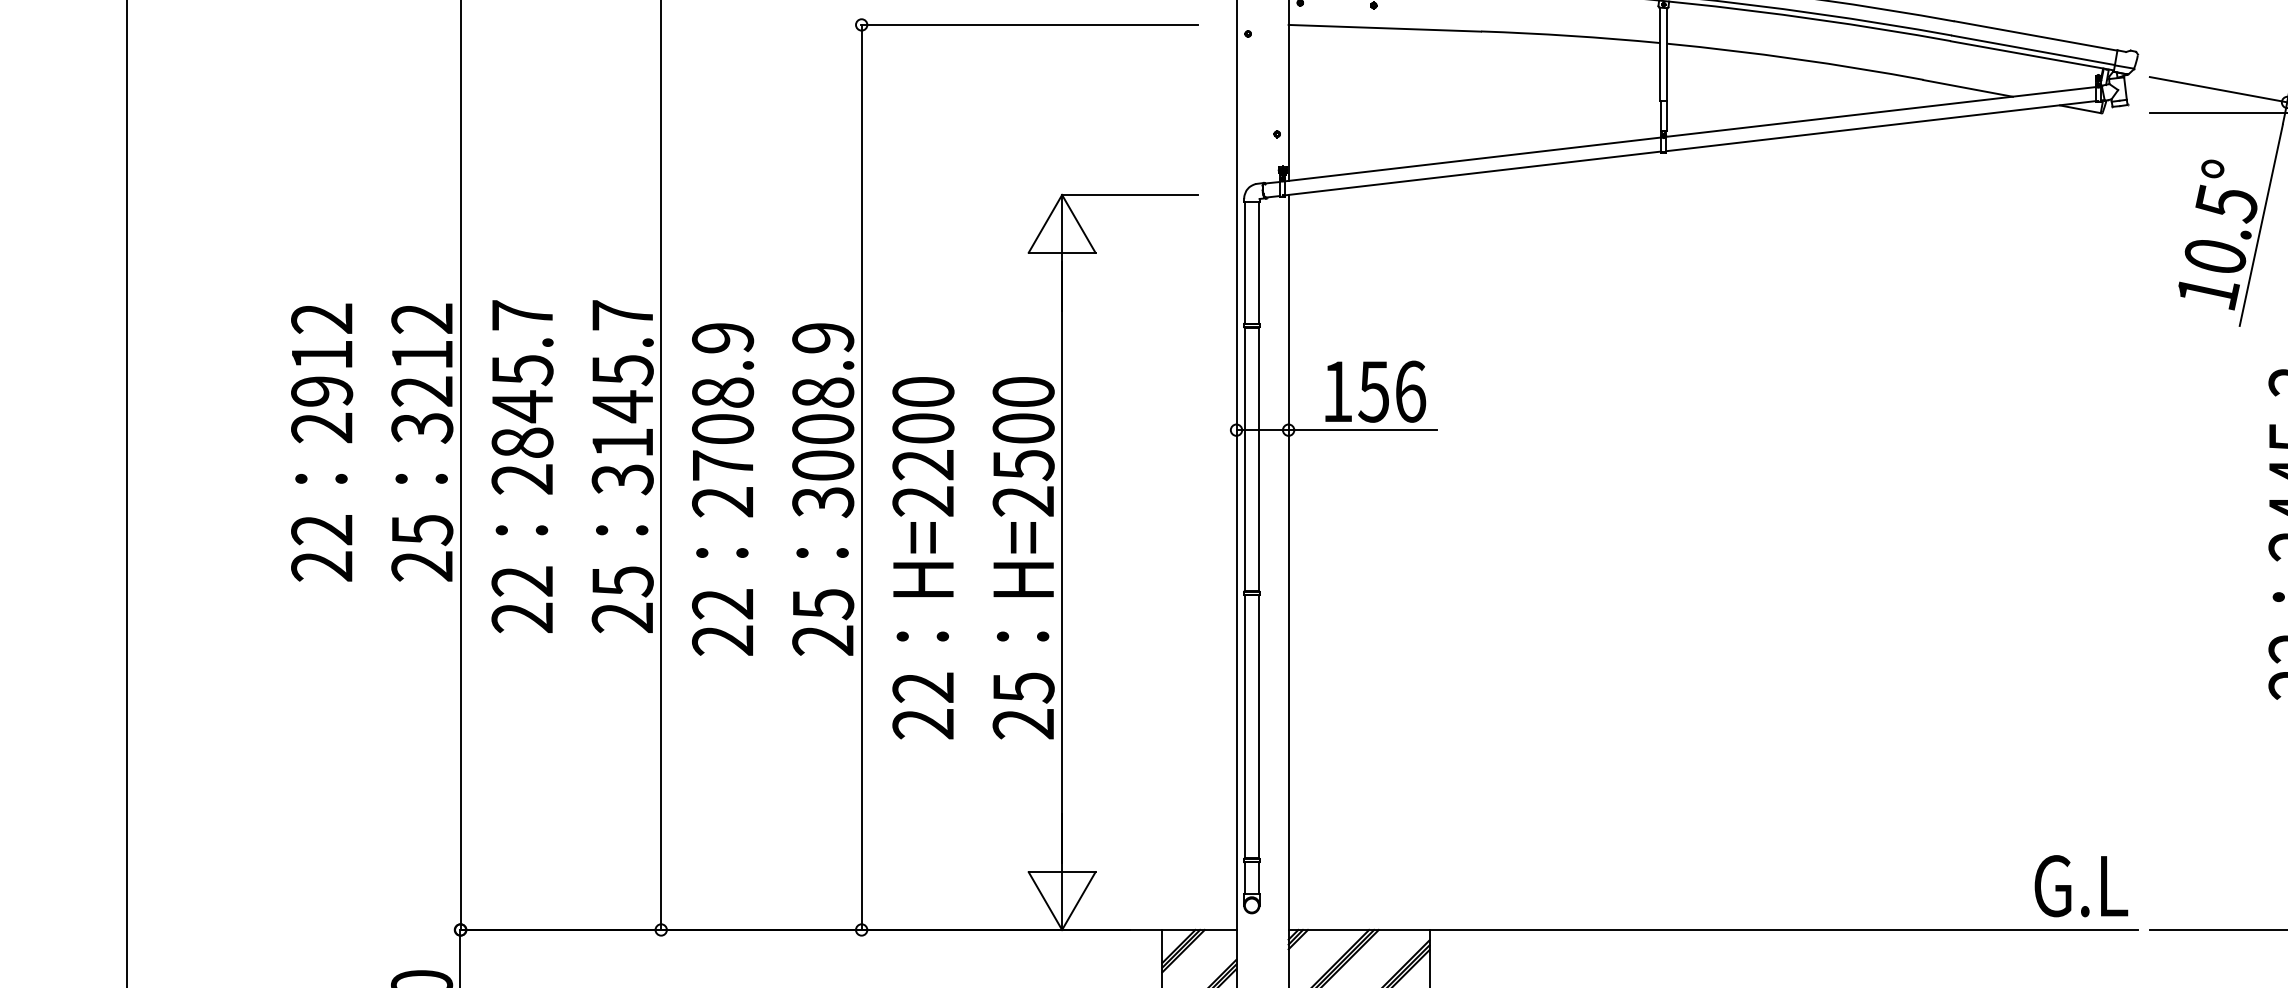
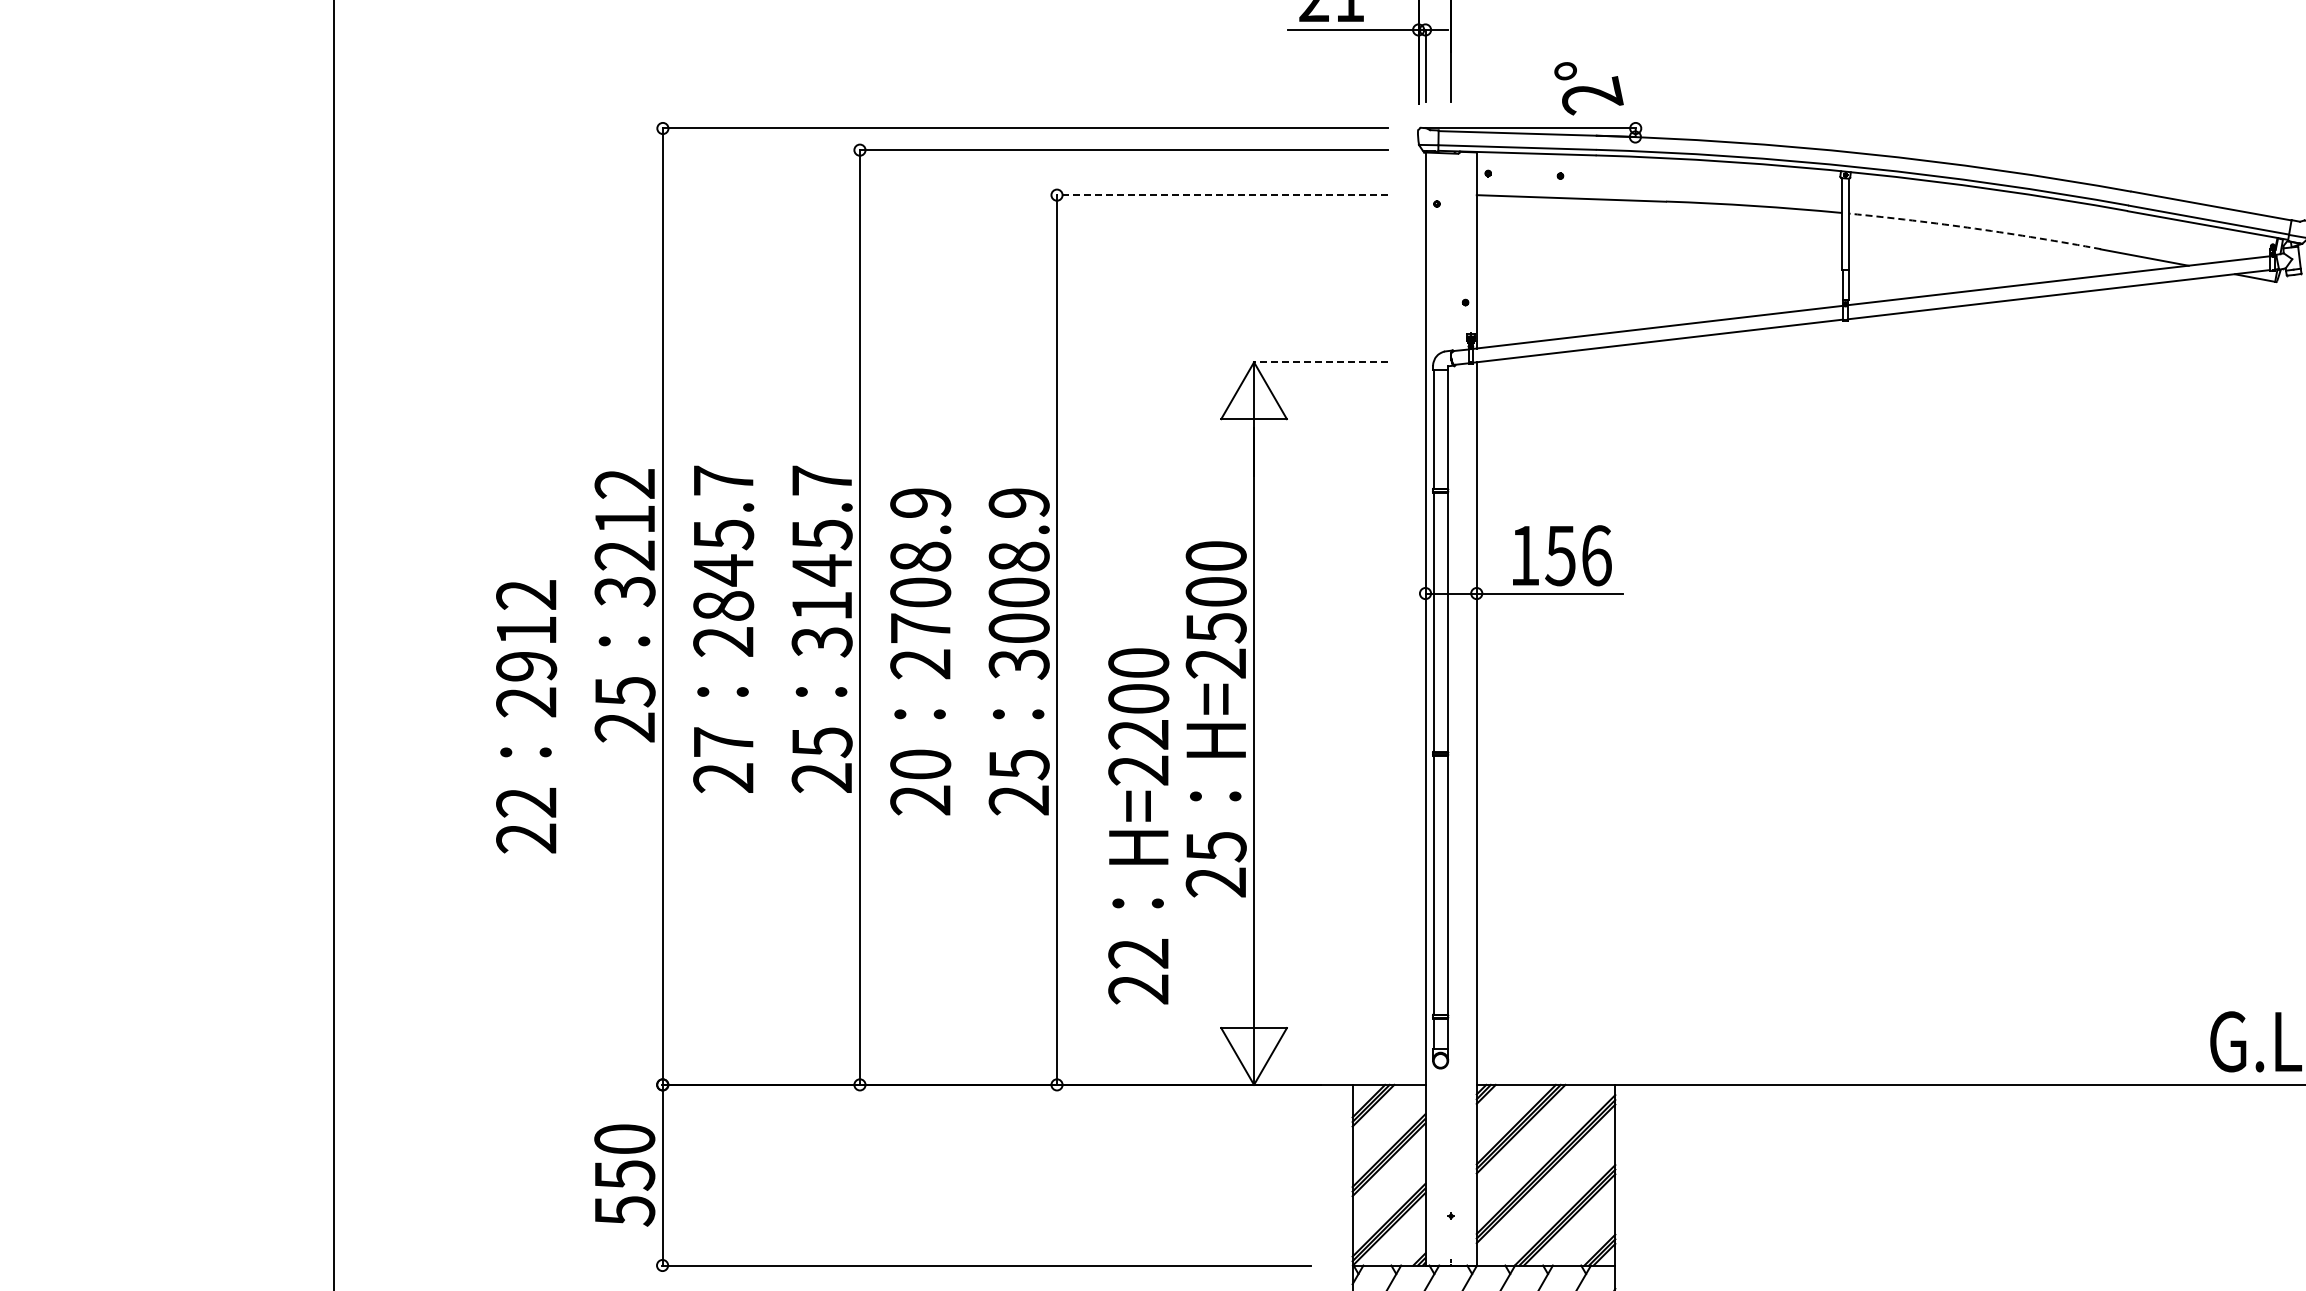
line: (1029, 25) -> (1222, 195), solid -> dashed
arc: (1795, 58) -> (1975, 228), solid -> dashed
line: (1129, 195) -> (1320, 362), solid -> dashed
text: (322, 442) -> (526, 716), moved
text: (923, 558) -> (1138, 826), moved
text: (522, 581) -> (723, 742), 22 -> 27
text: (722, 604) -> (920, 764), 22 -> 20

